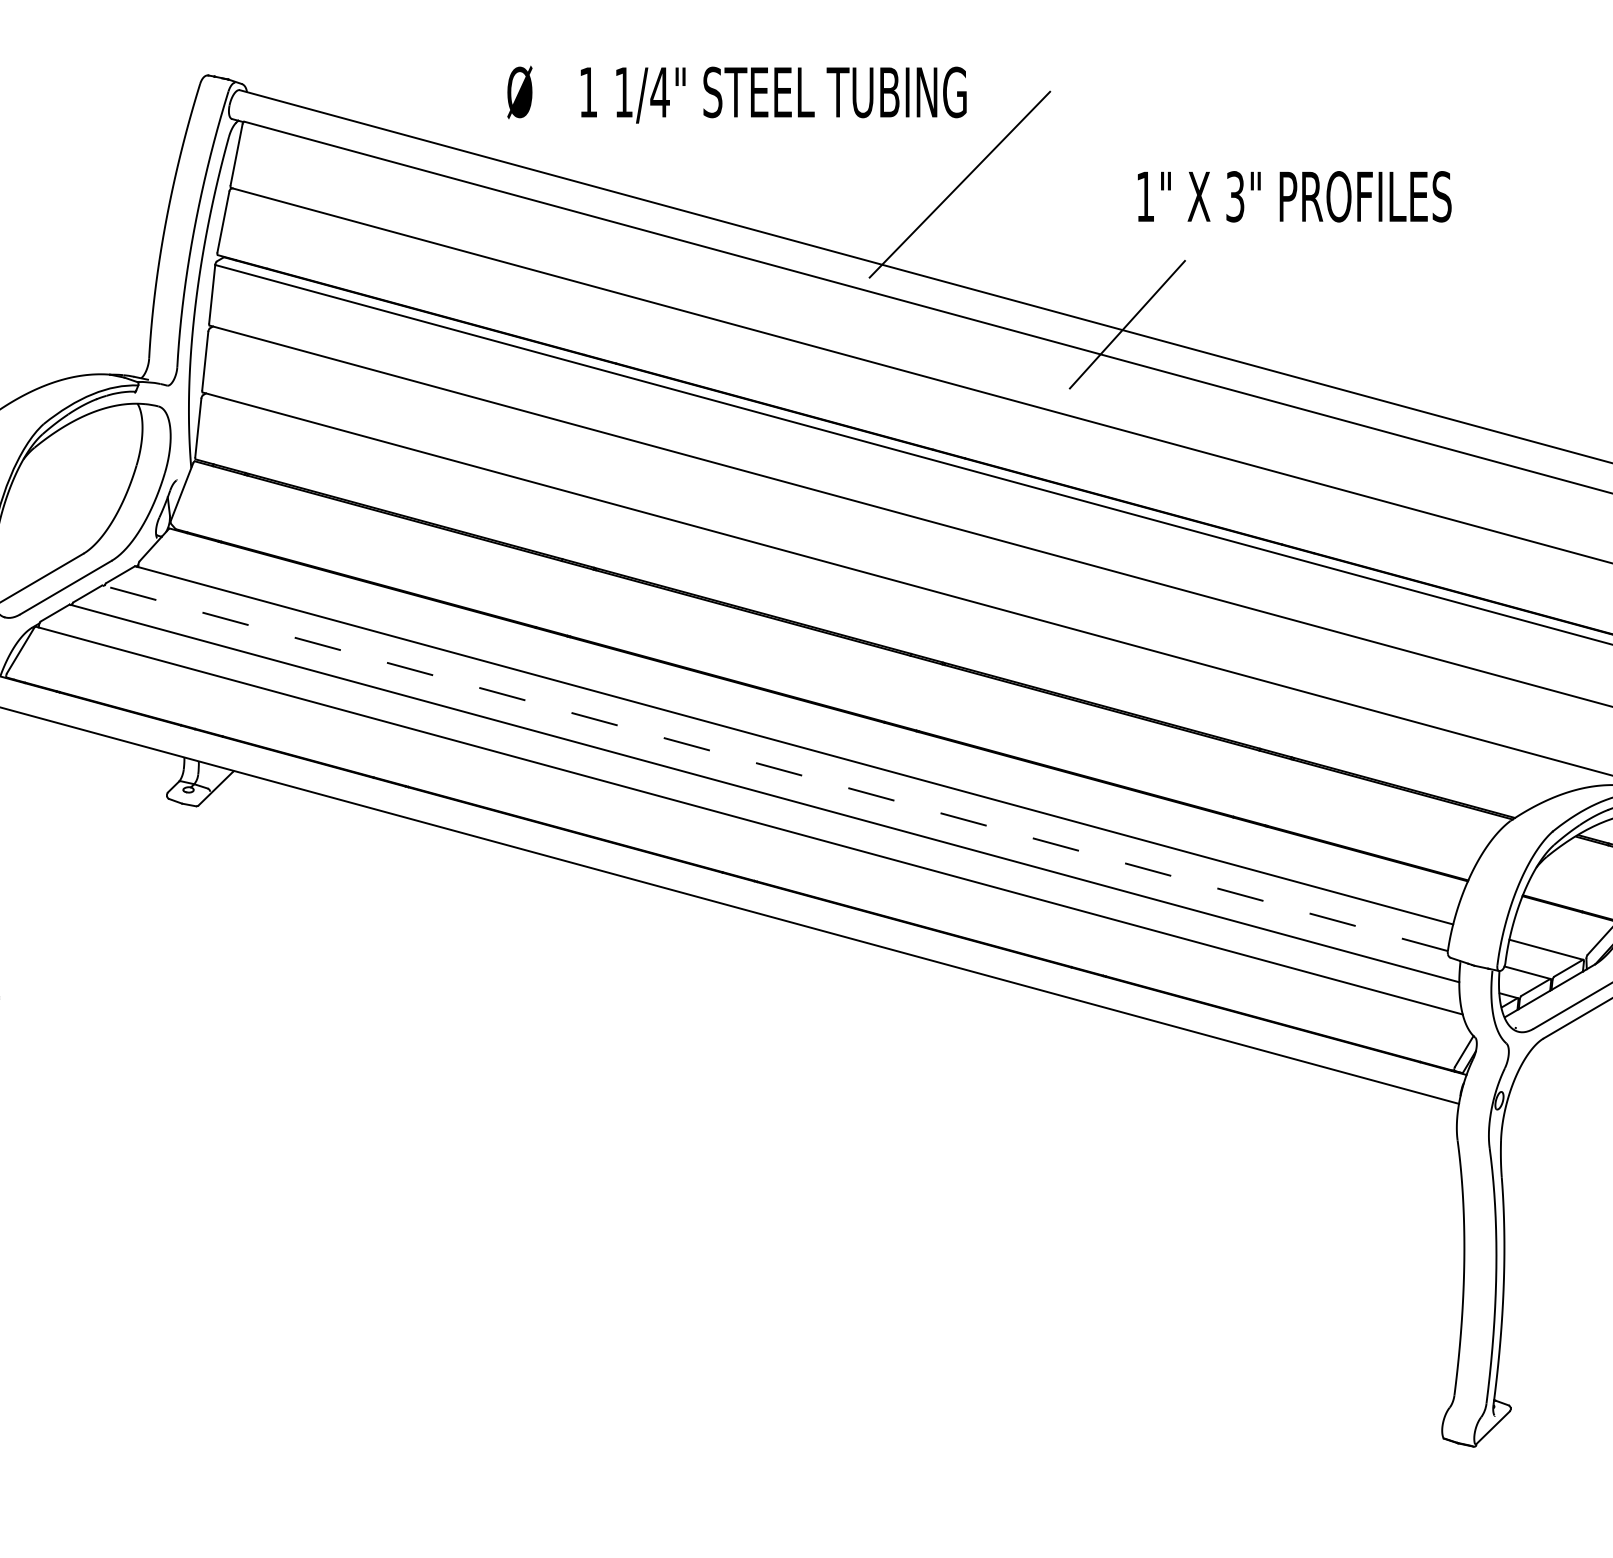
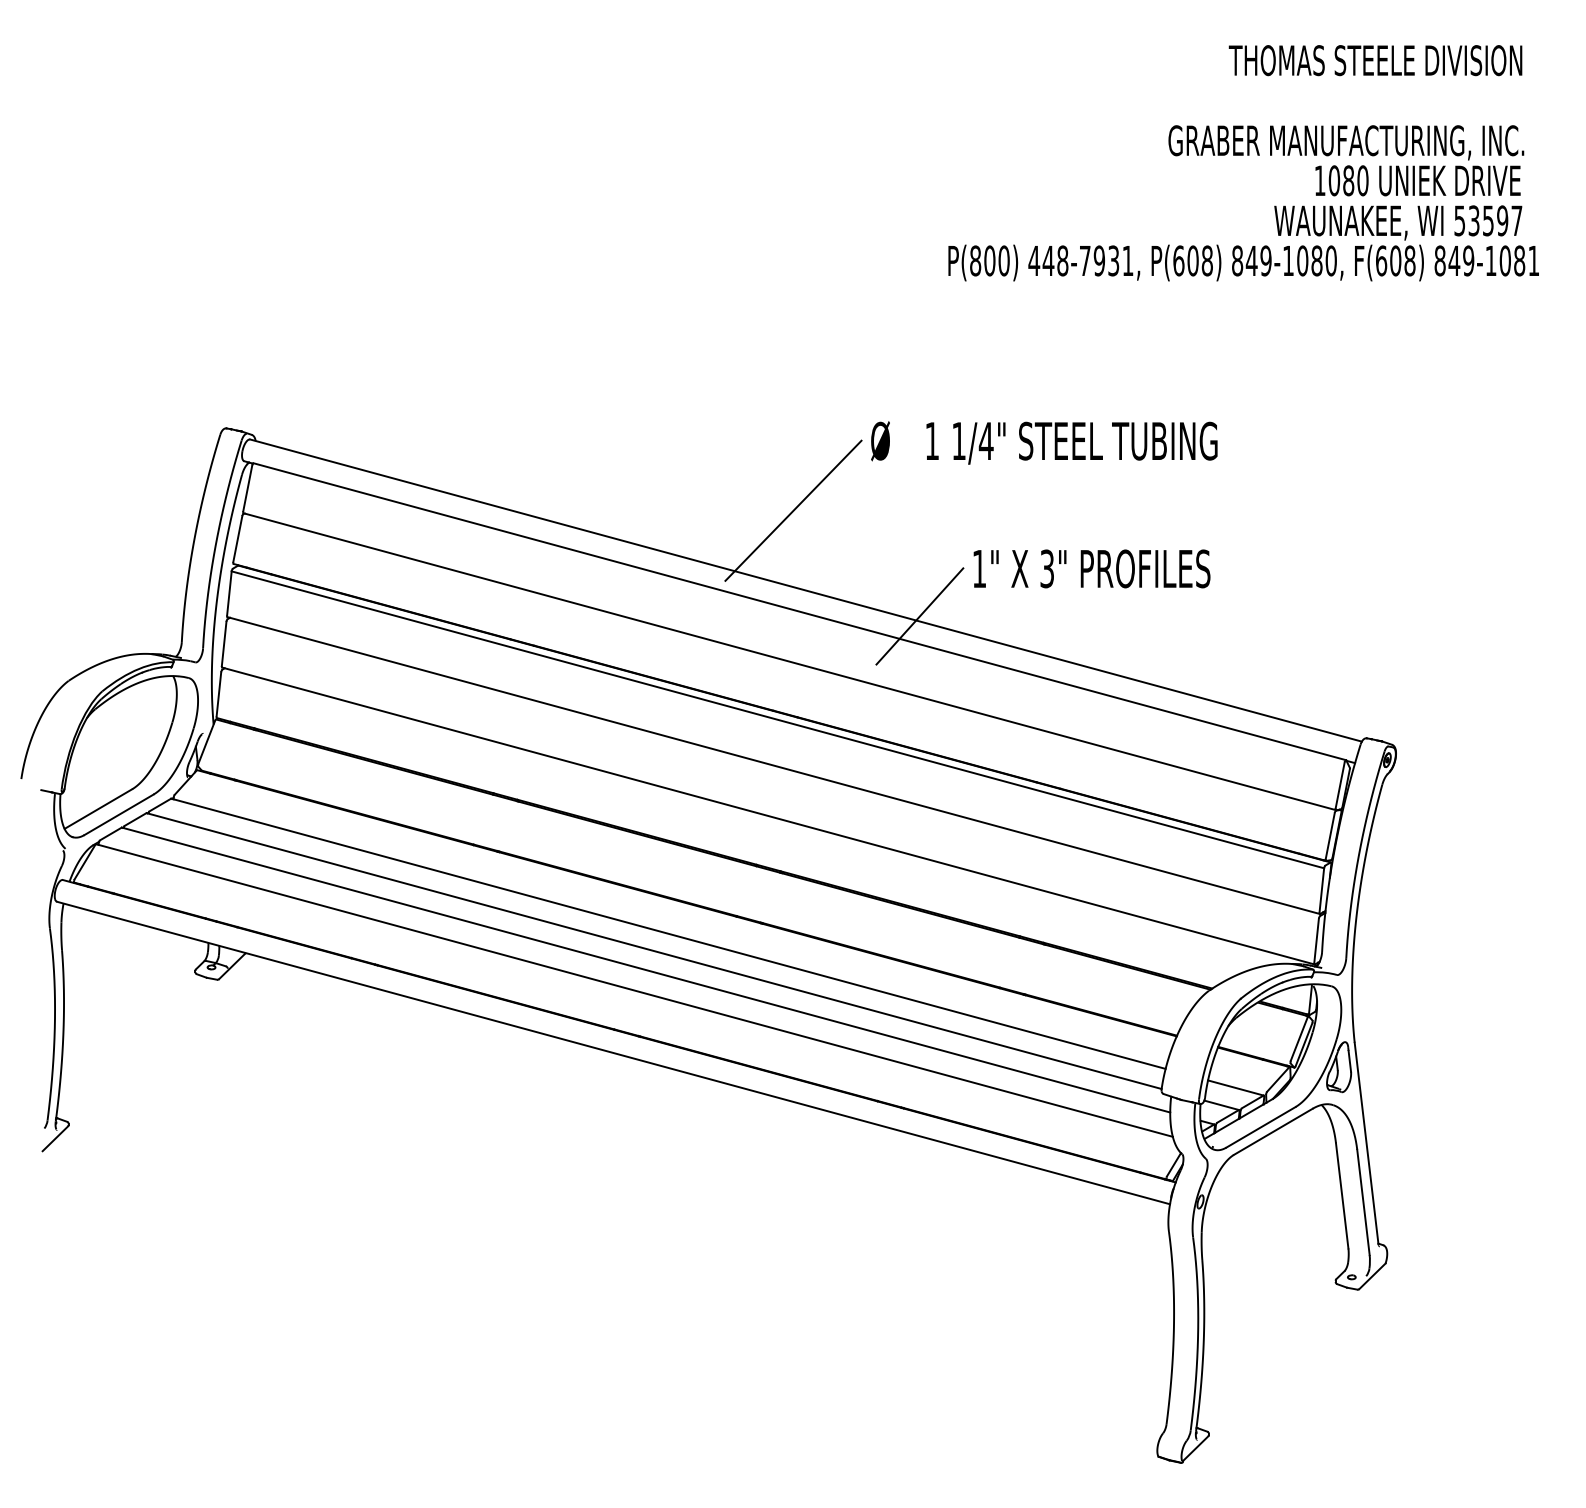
text: (737, 94) -> (1044, 442), moved
text: (1293, 196) -> (1091, 568), moved
line: (775, 768) -> (654, 951), dashed -> solid

